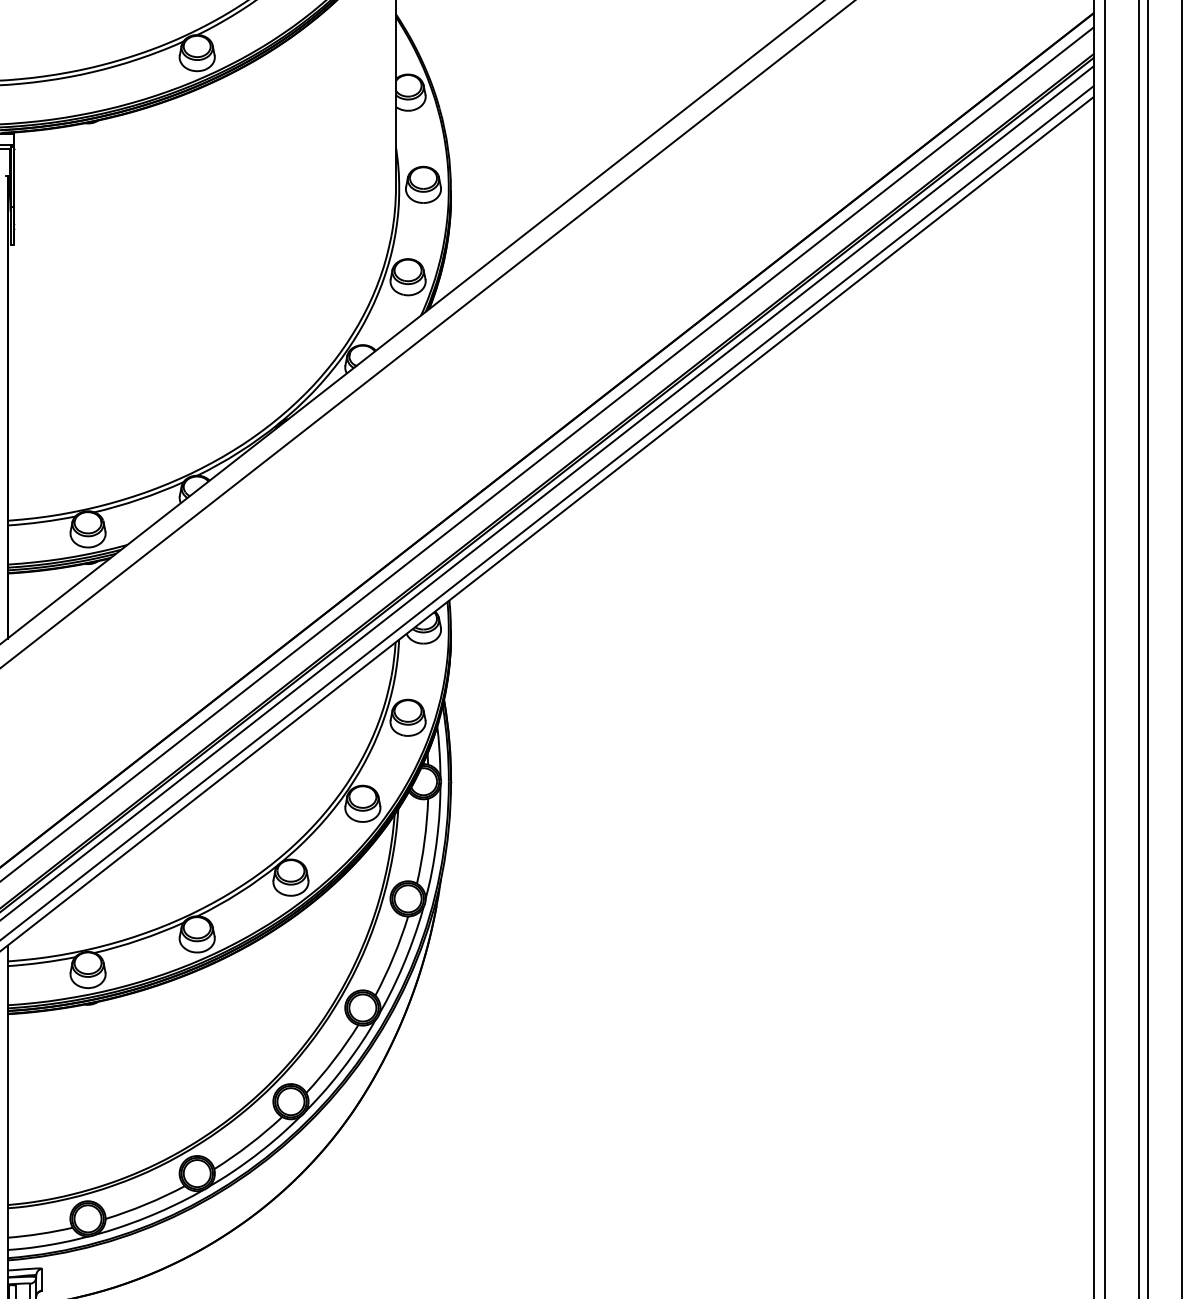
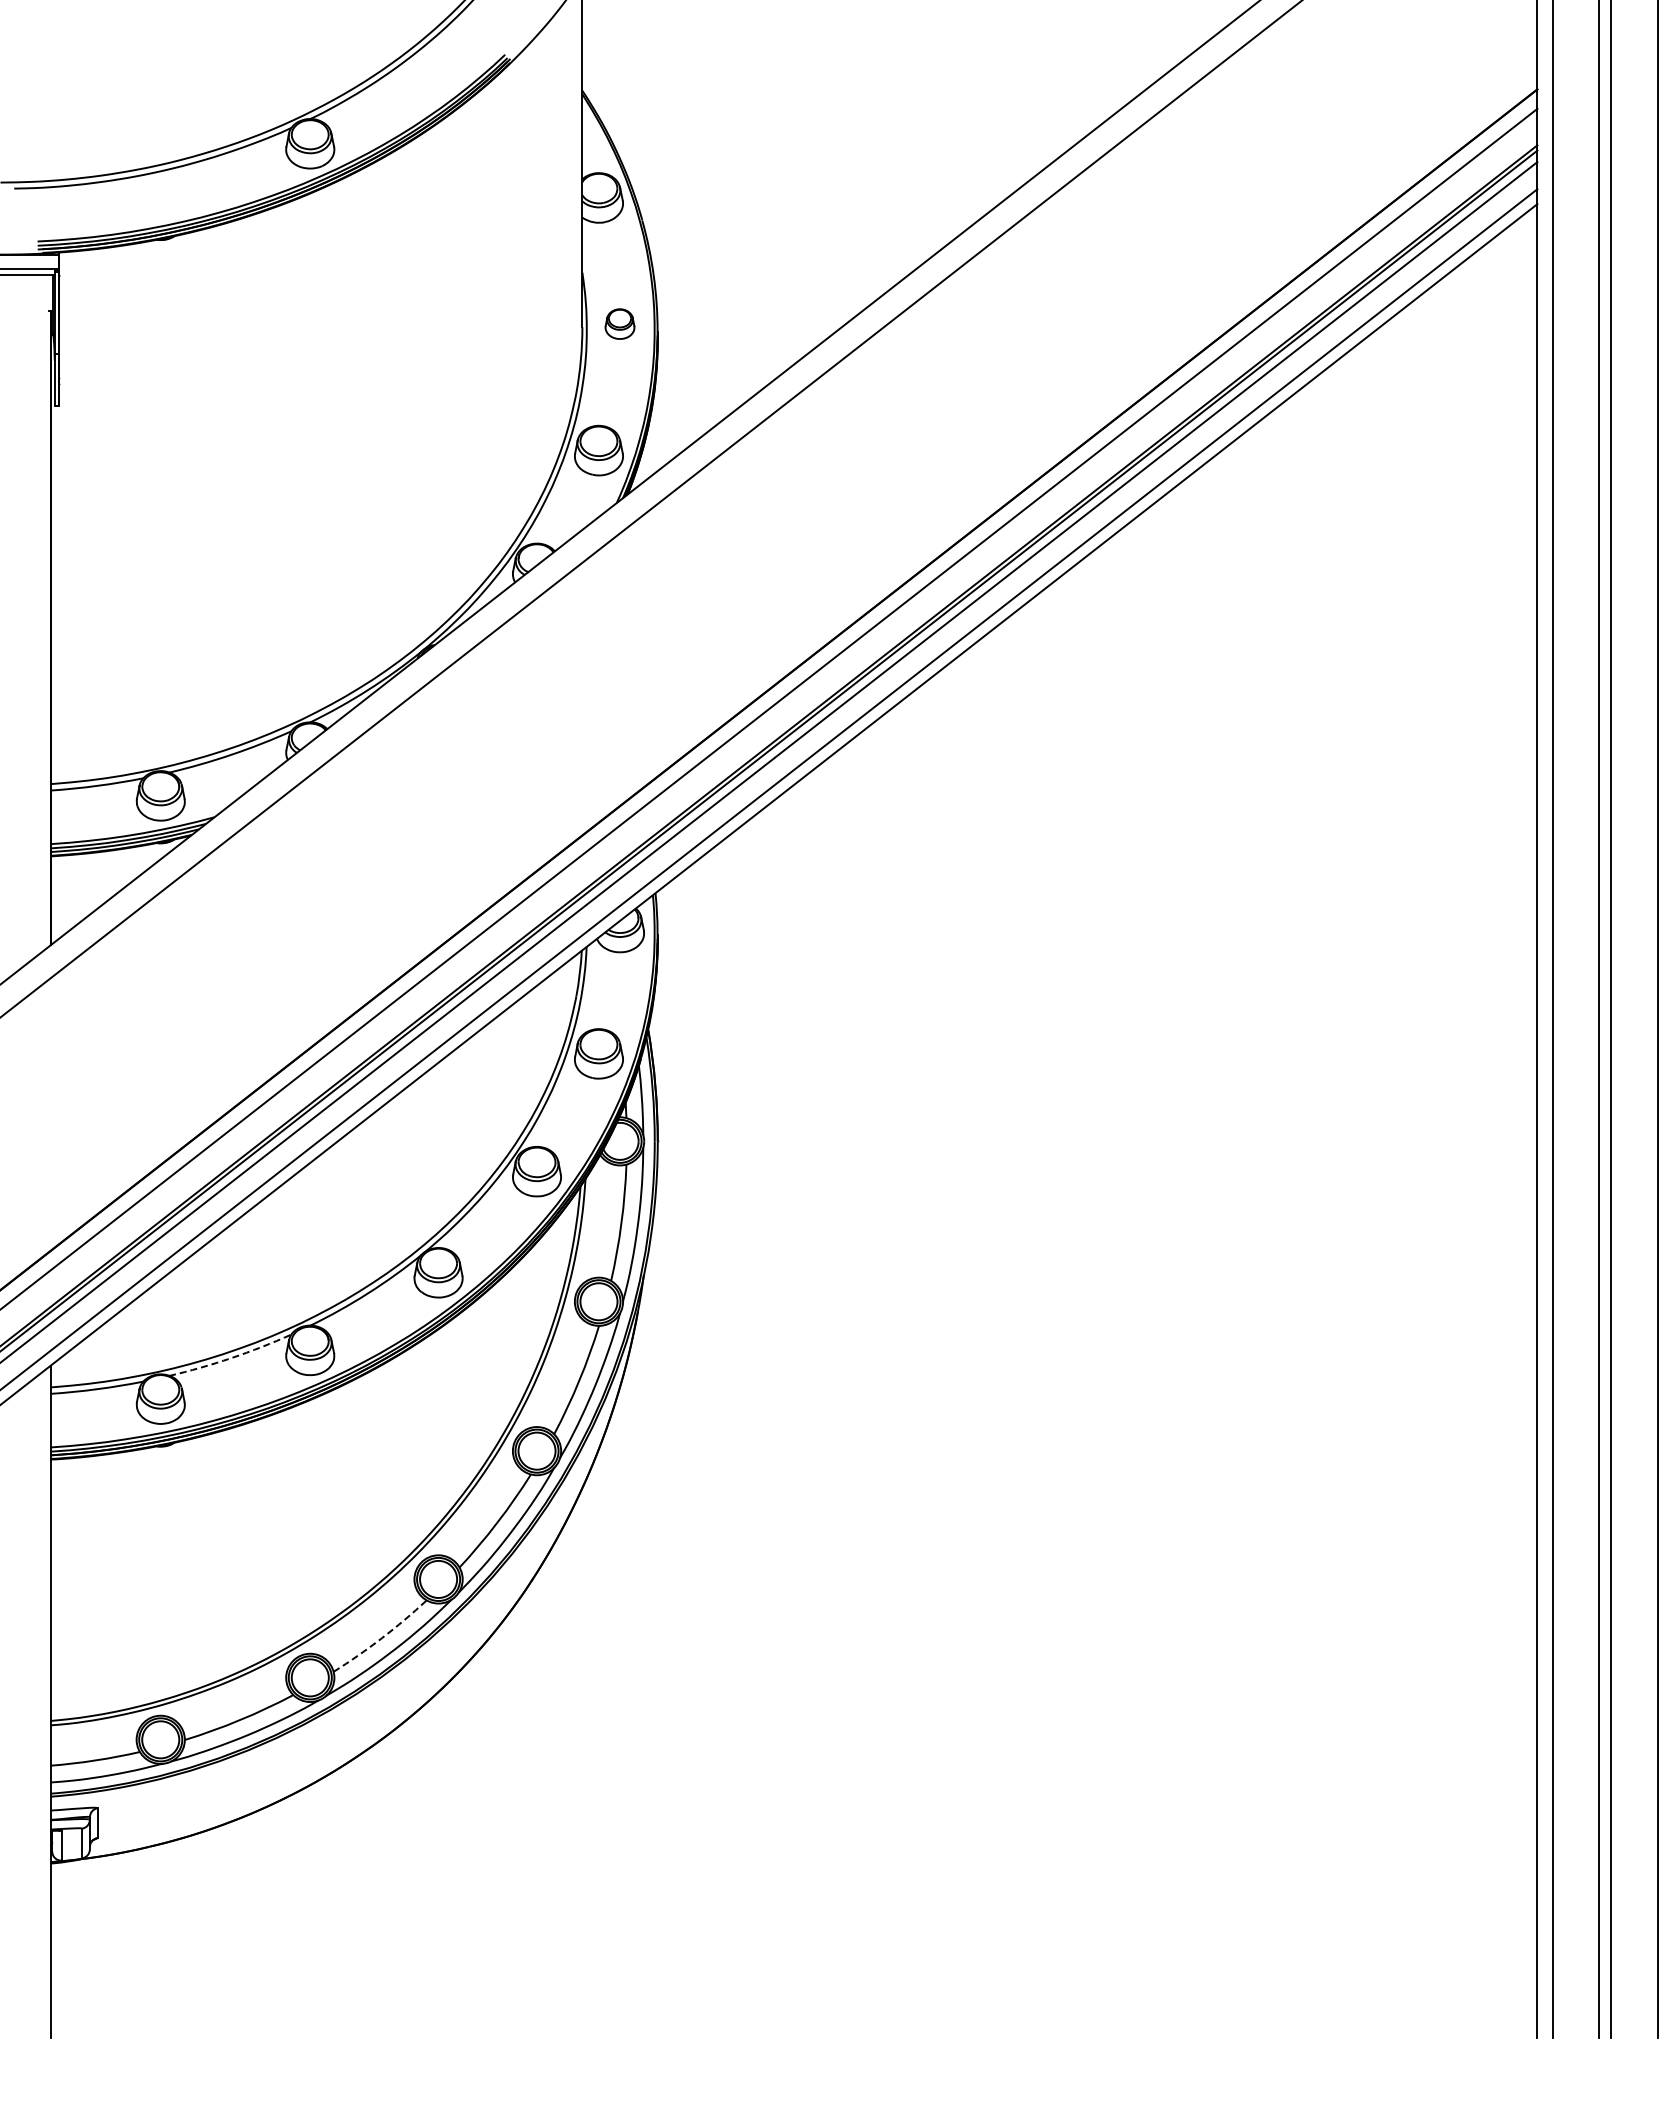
part: (423, 184) -> (619, 323), size x0.6
arc: (139, 940) -> (231, 1358), solid -> dashed
arc: (249, 1144) -> (381, 1638), solid -> dashed

